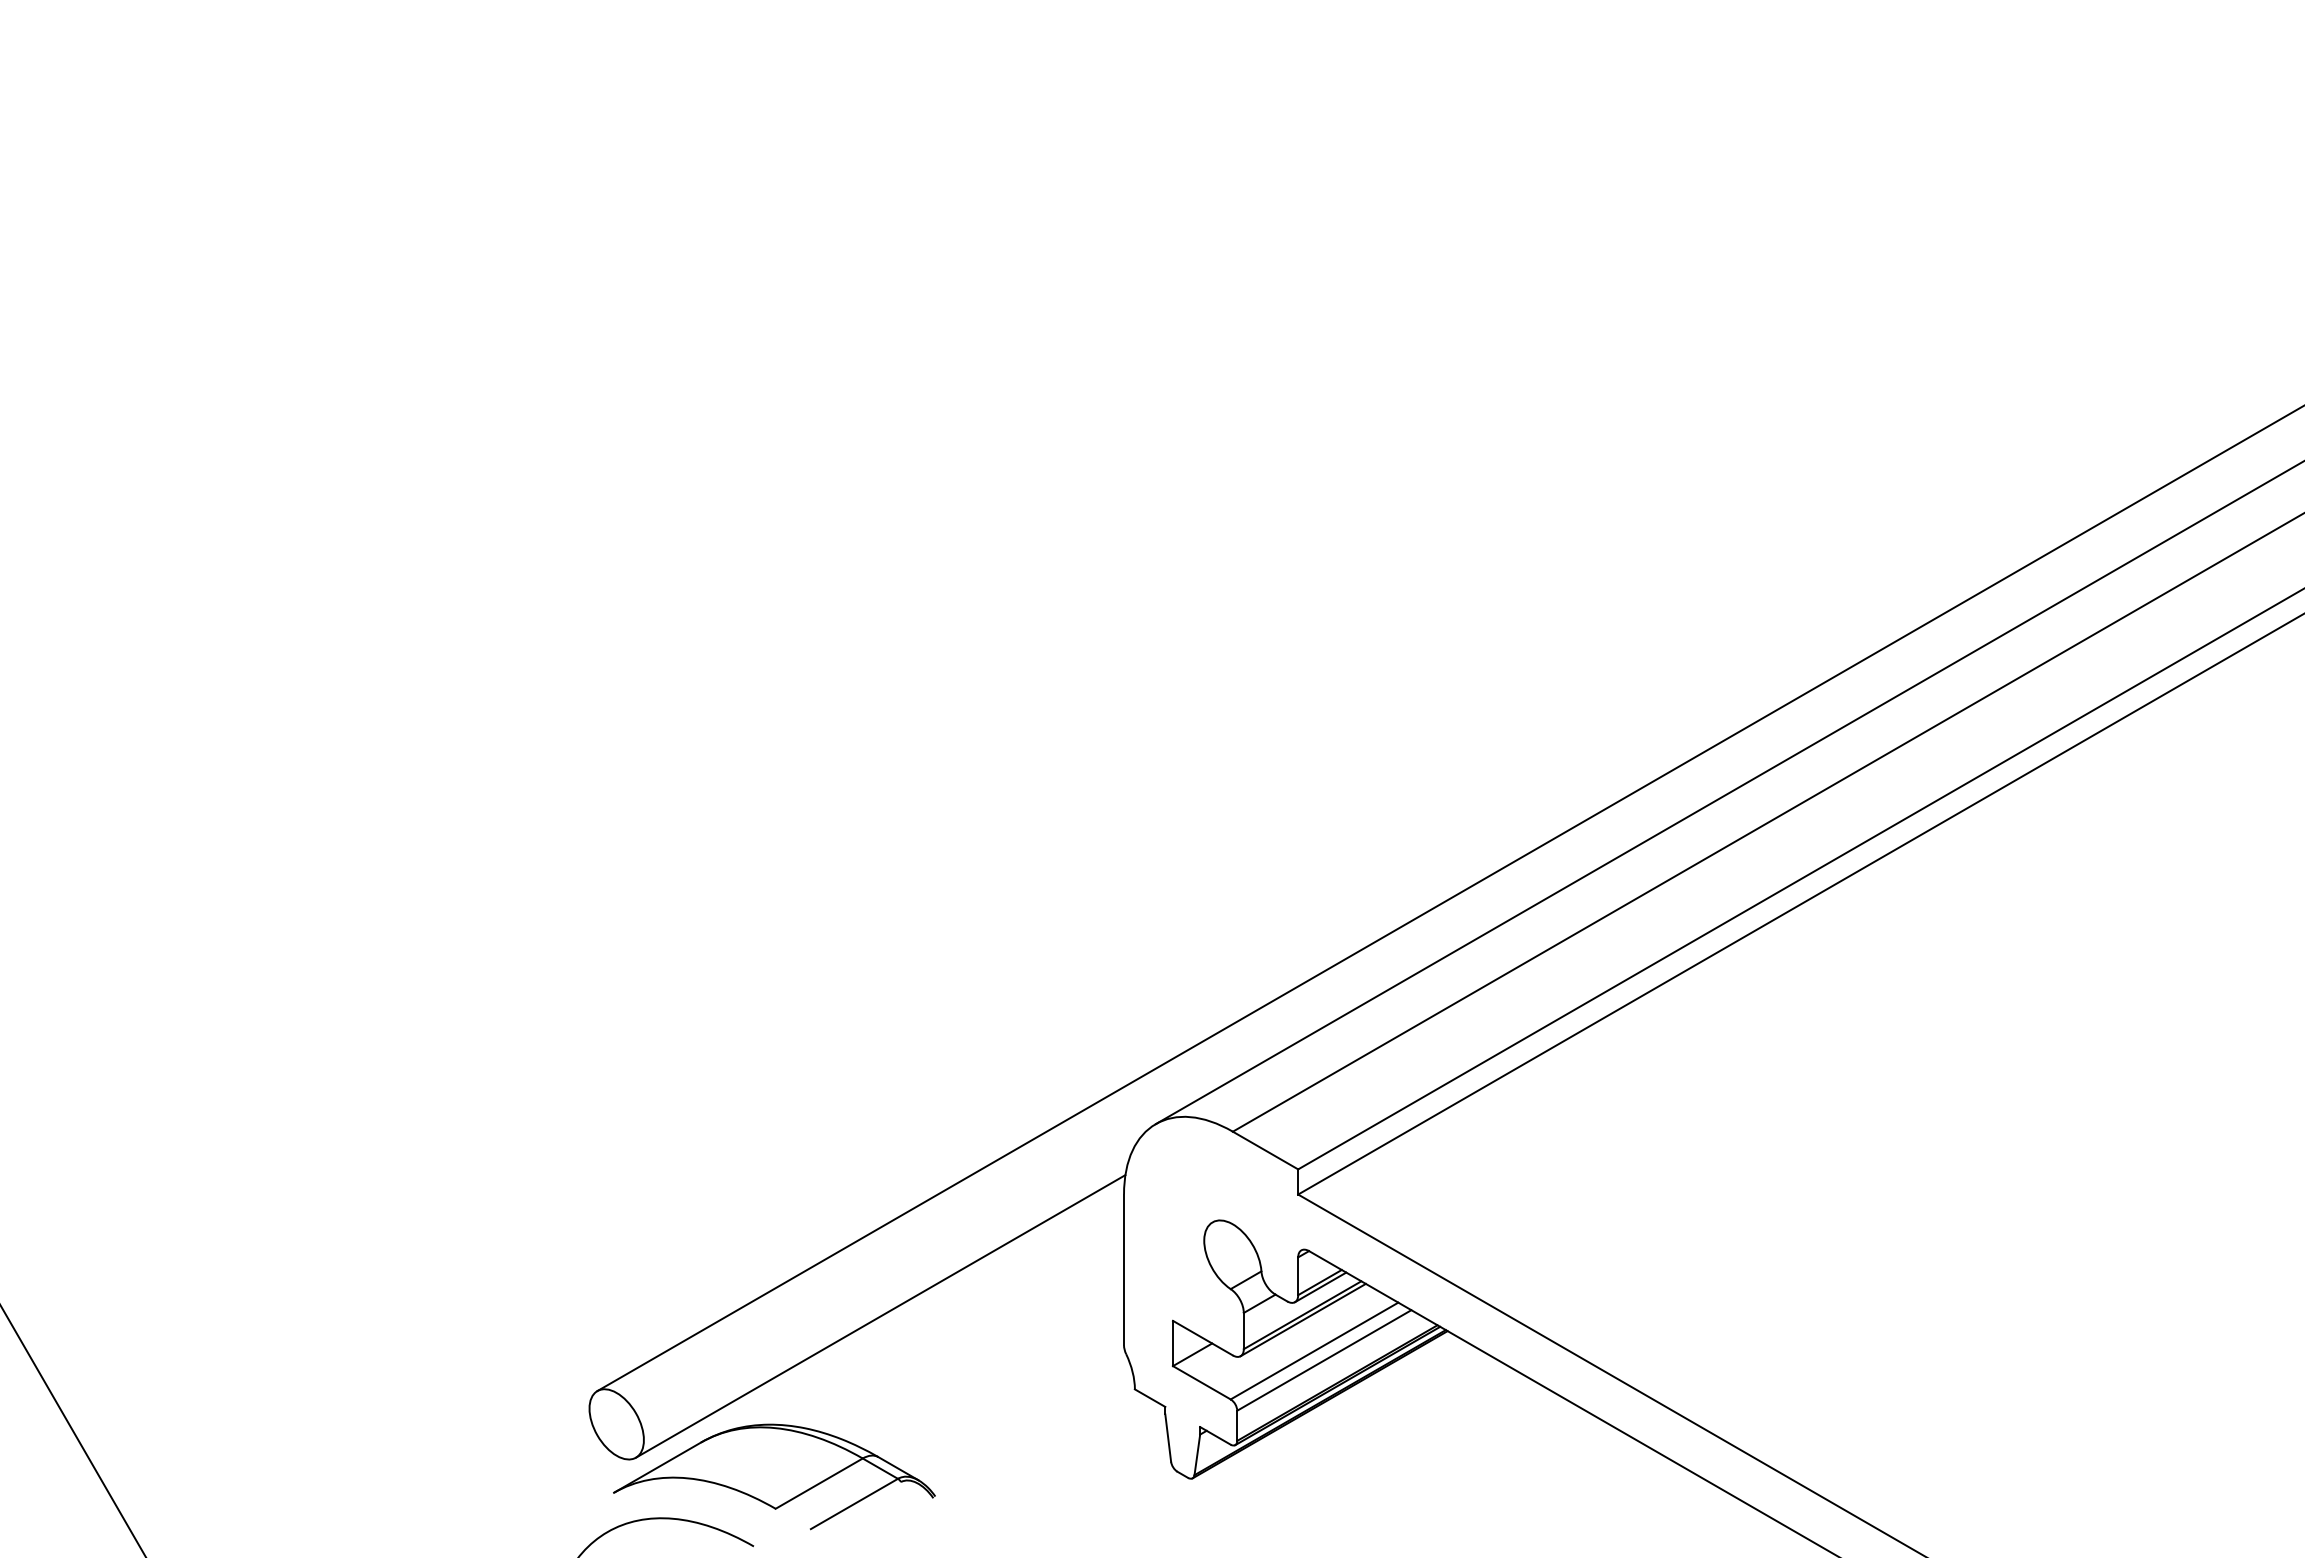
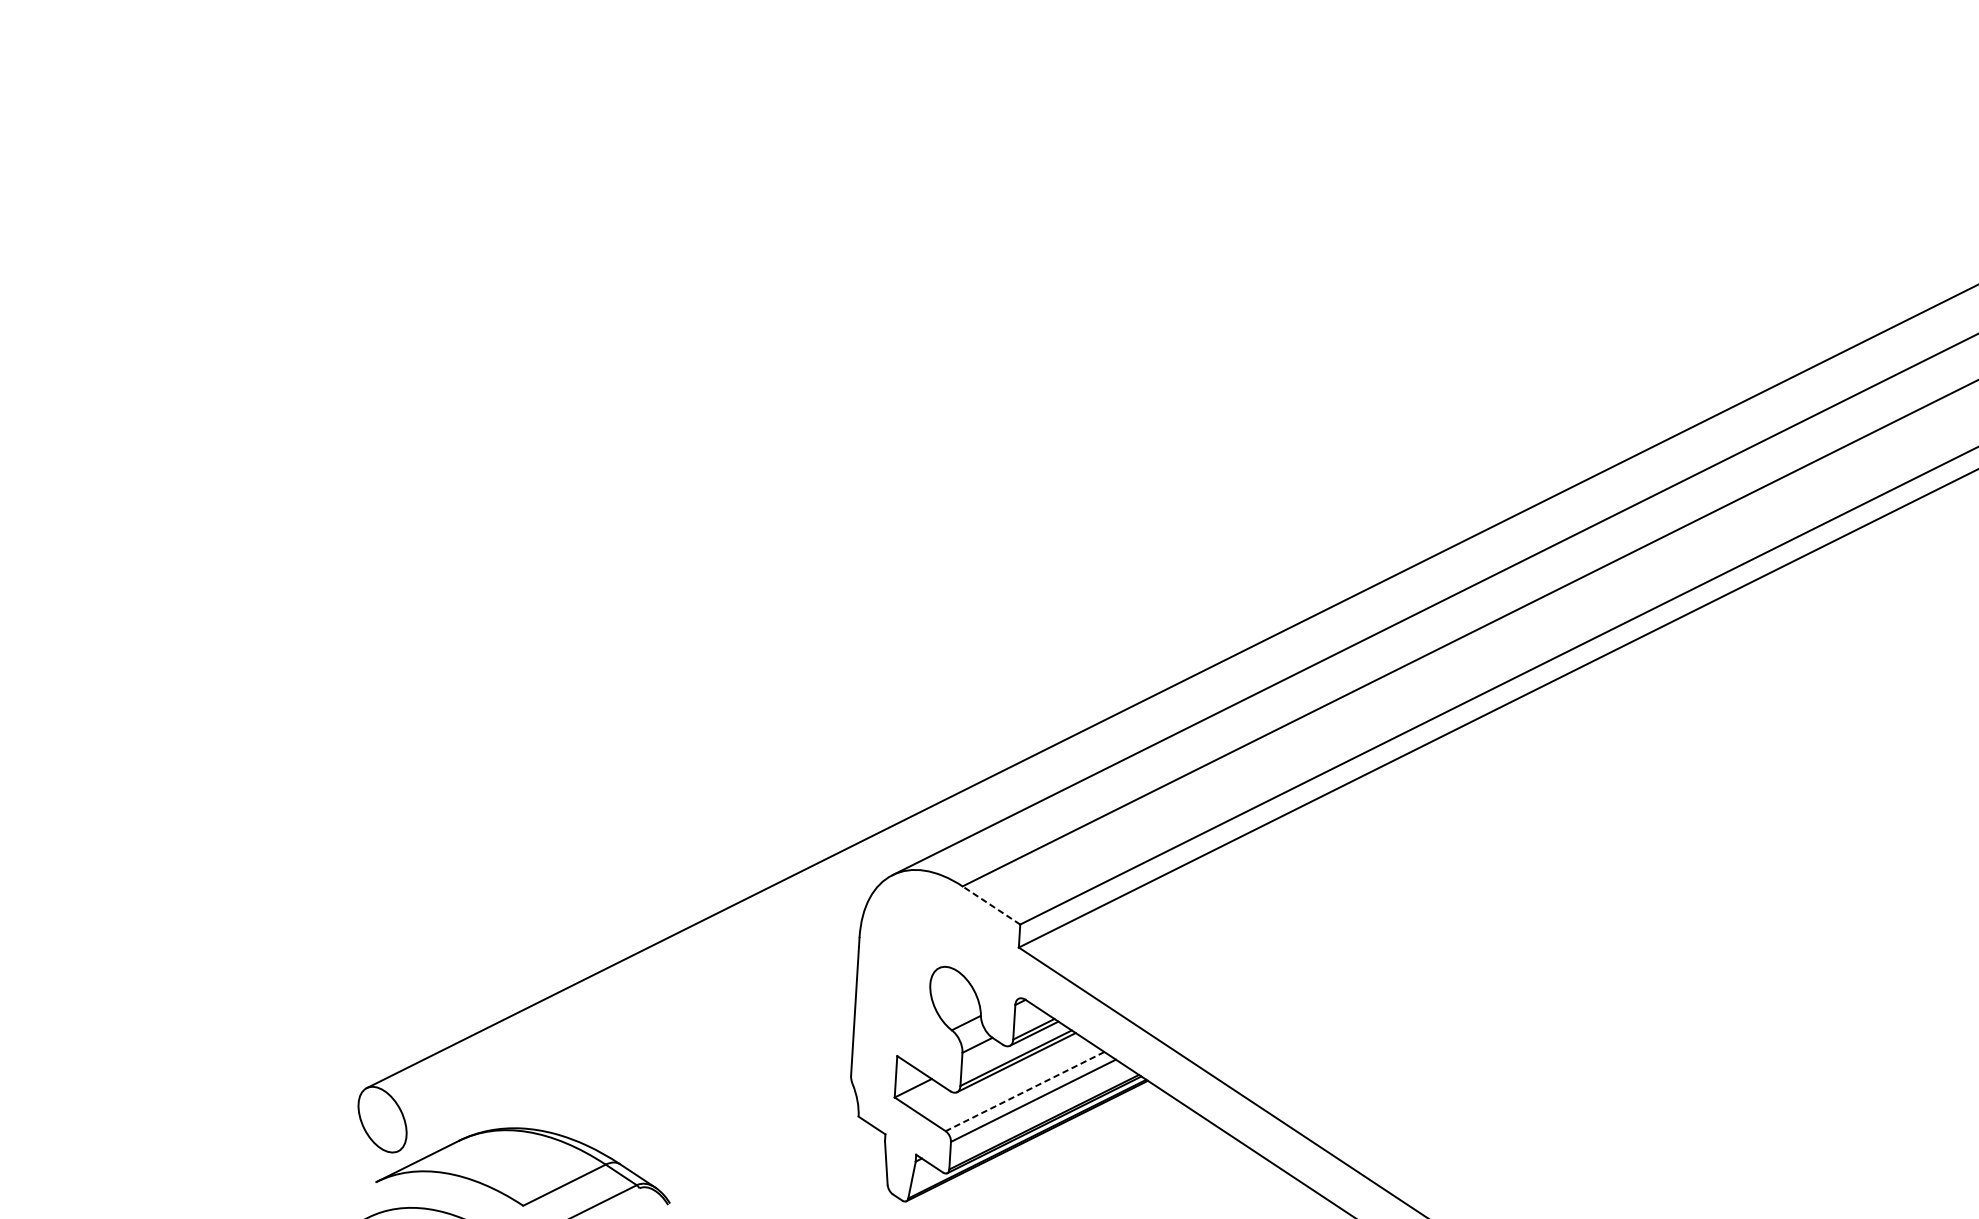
line: (1265, 1150) -> (991, 905), solid -> dashed
line: (880, 1316) -> (629, 1035), removed
line: (1314, 1351) -> (1024, 1092), solid -> dashed

